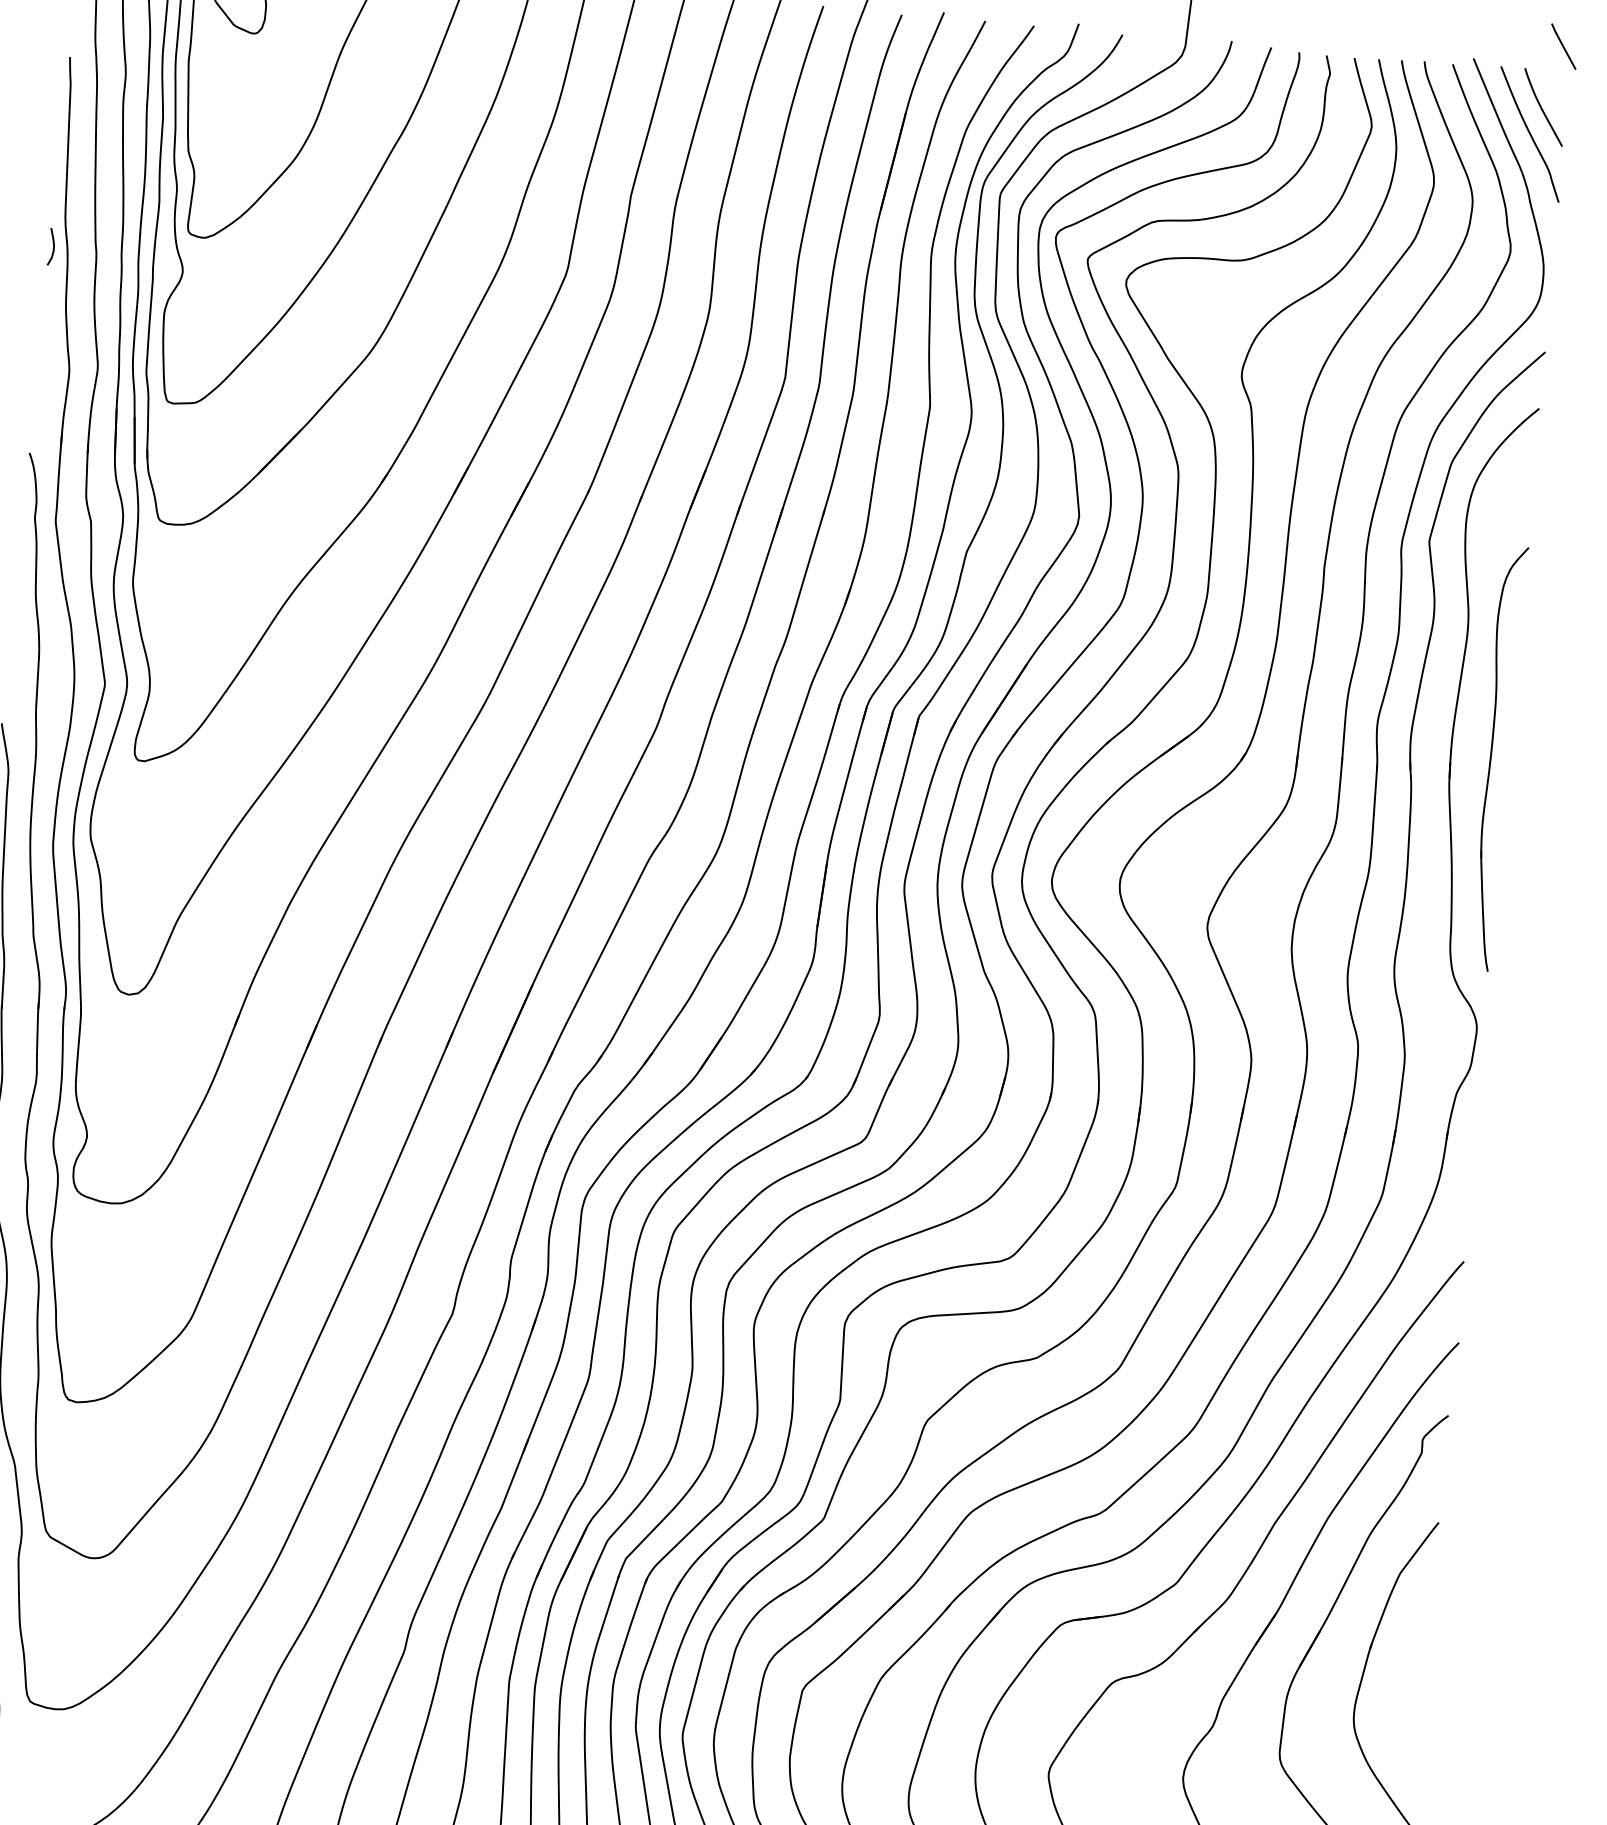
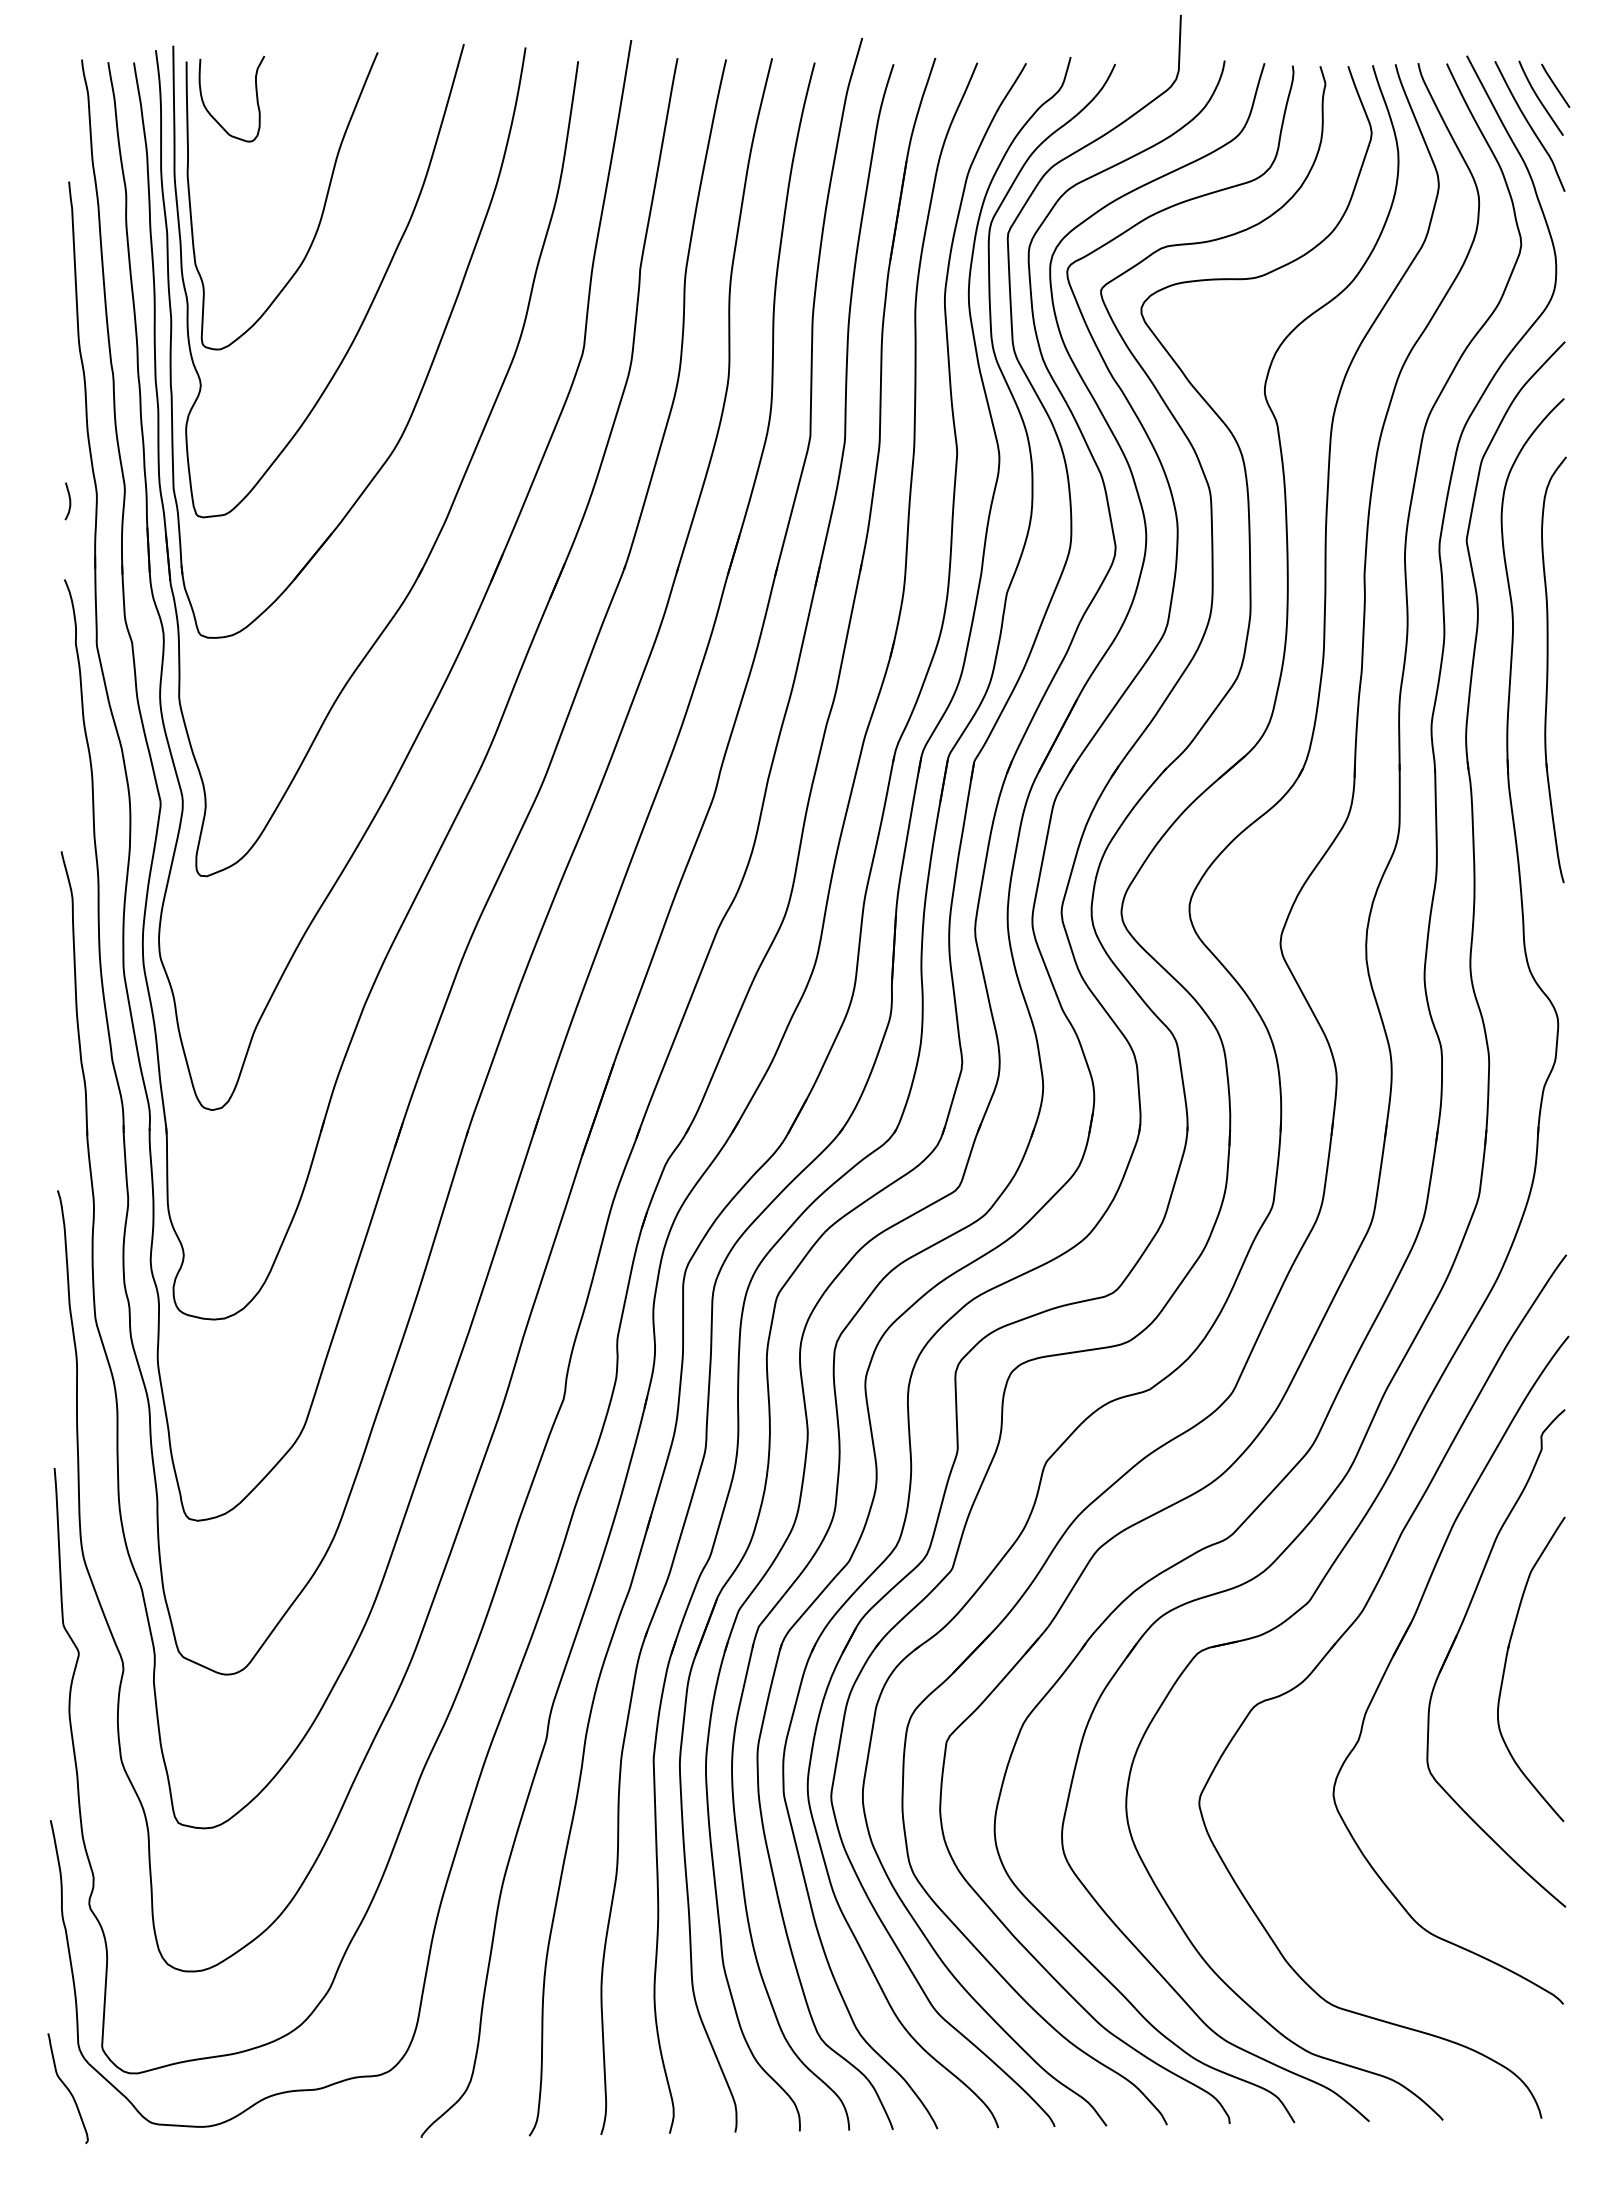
line: (1563, 46) -> (1555, 85), moved
curve: (53, 247) -> (69, 501), moved
part: (1496, 758) -> (1553, 669), moved

